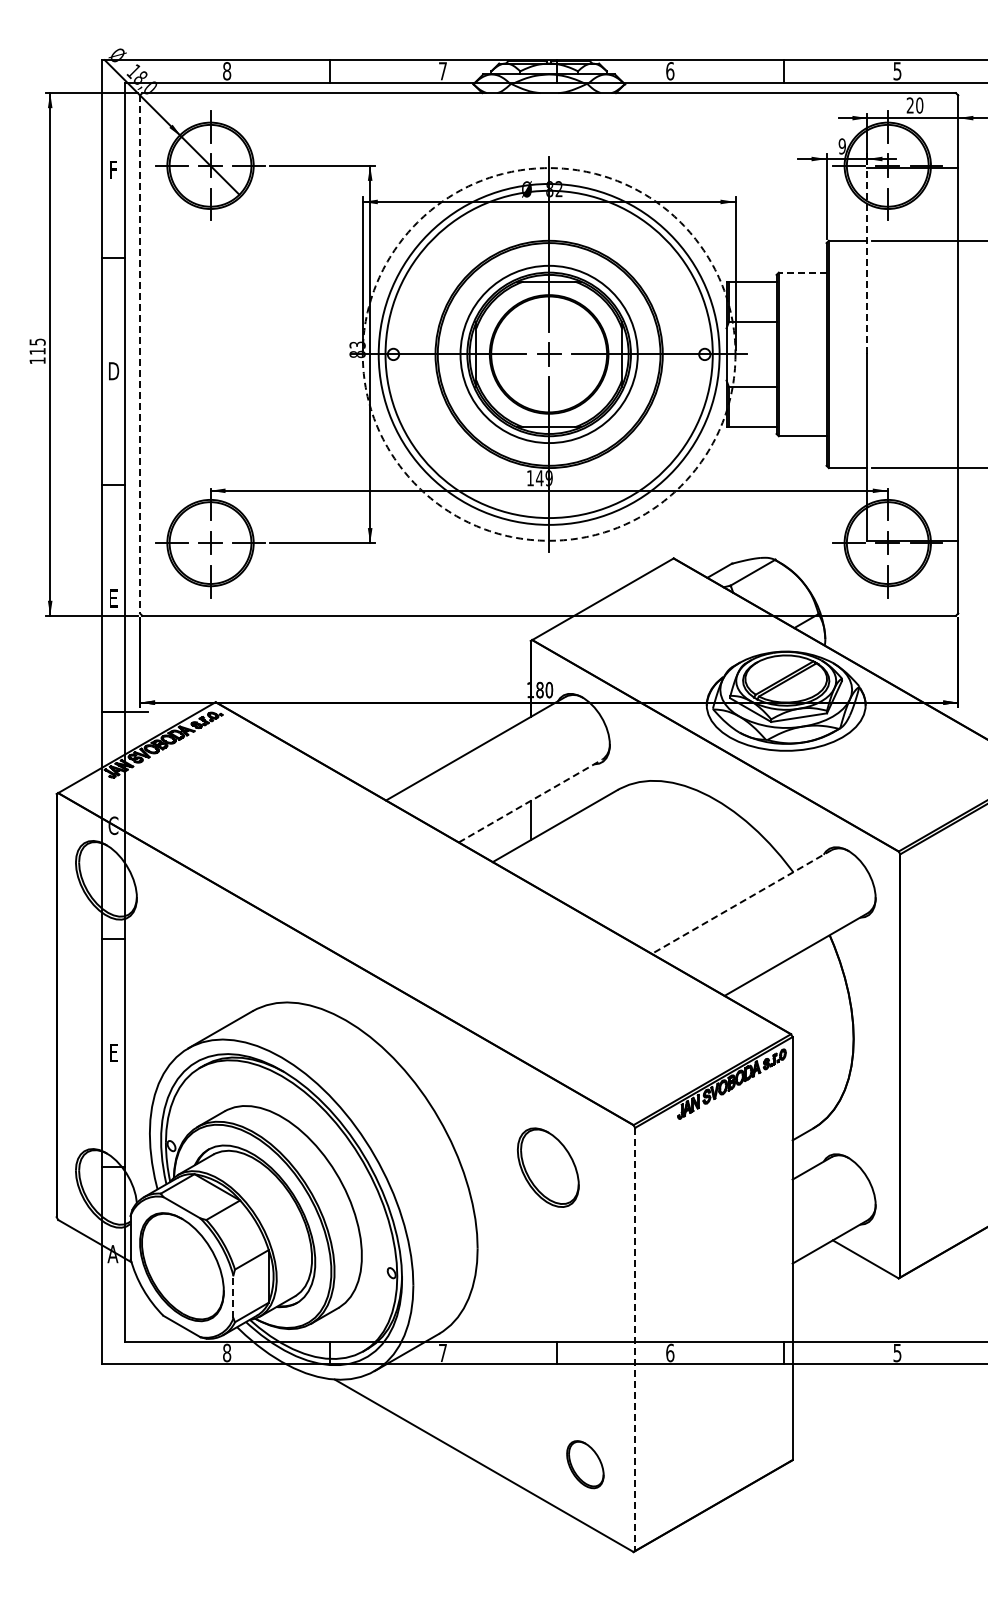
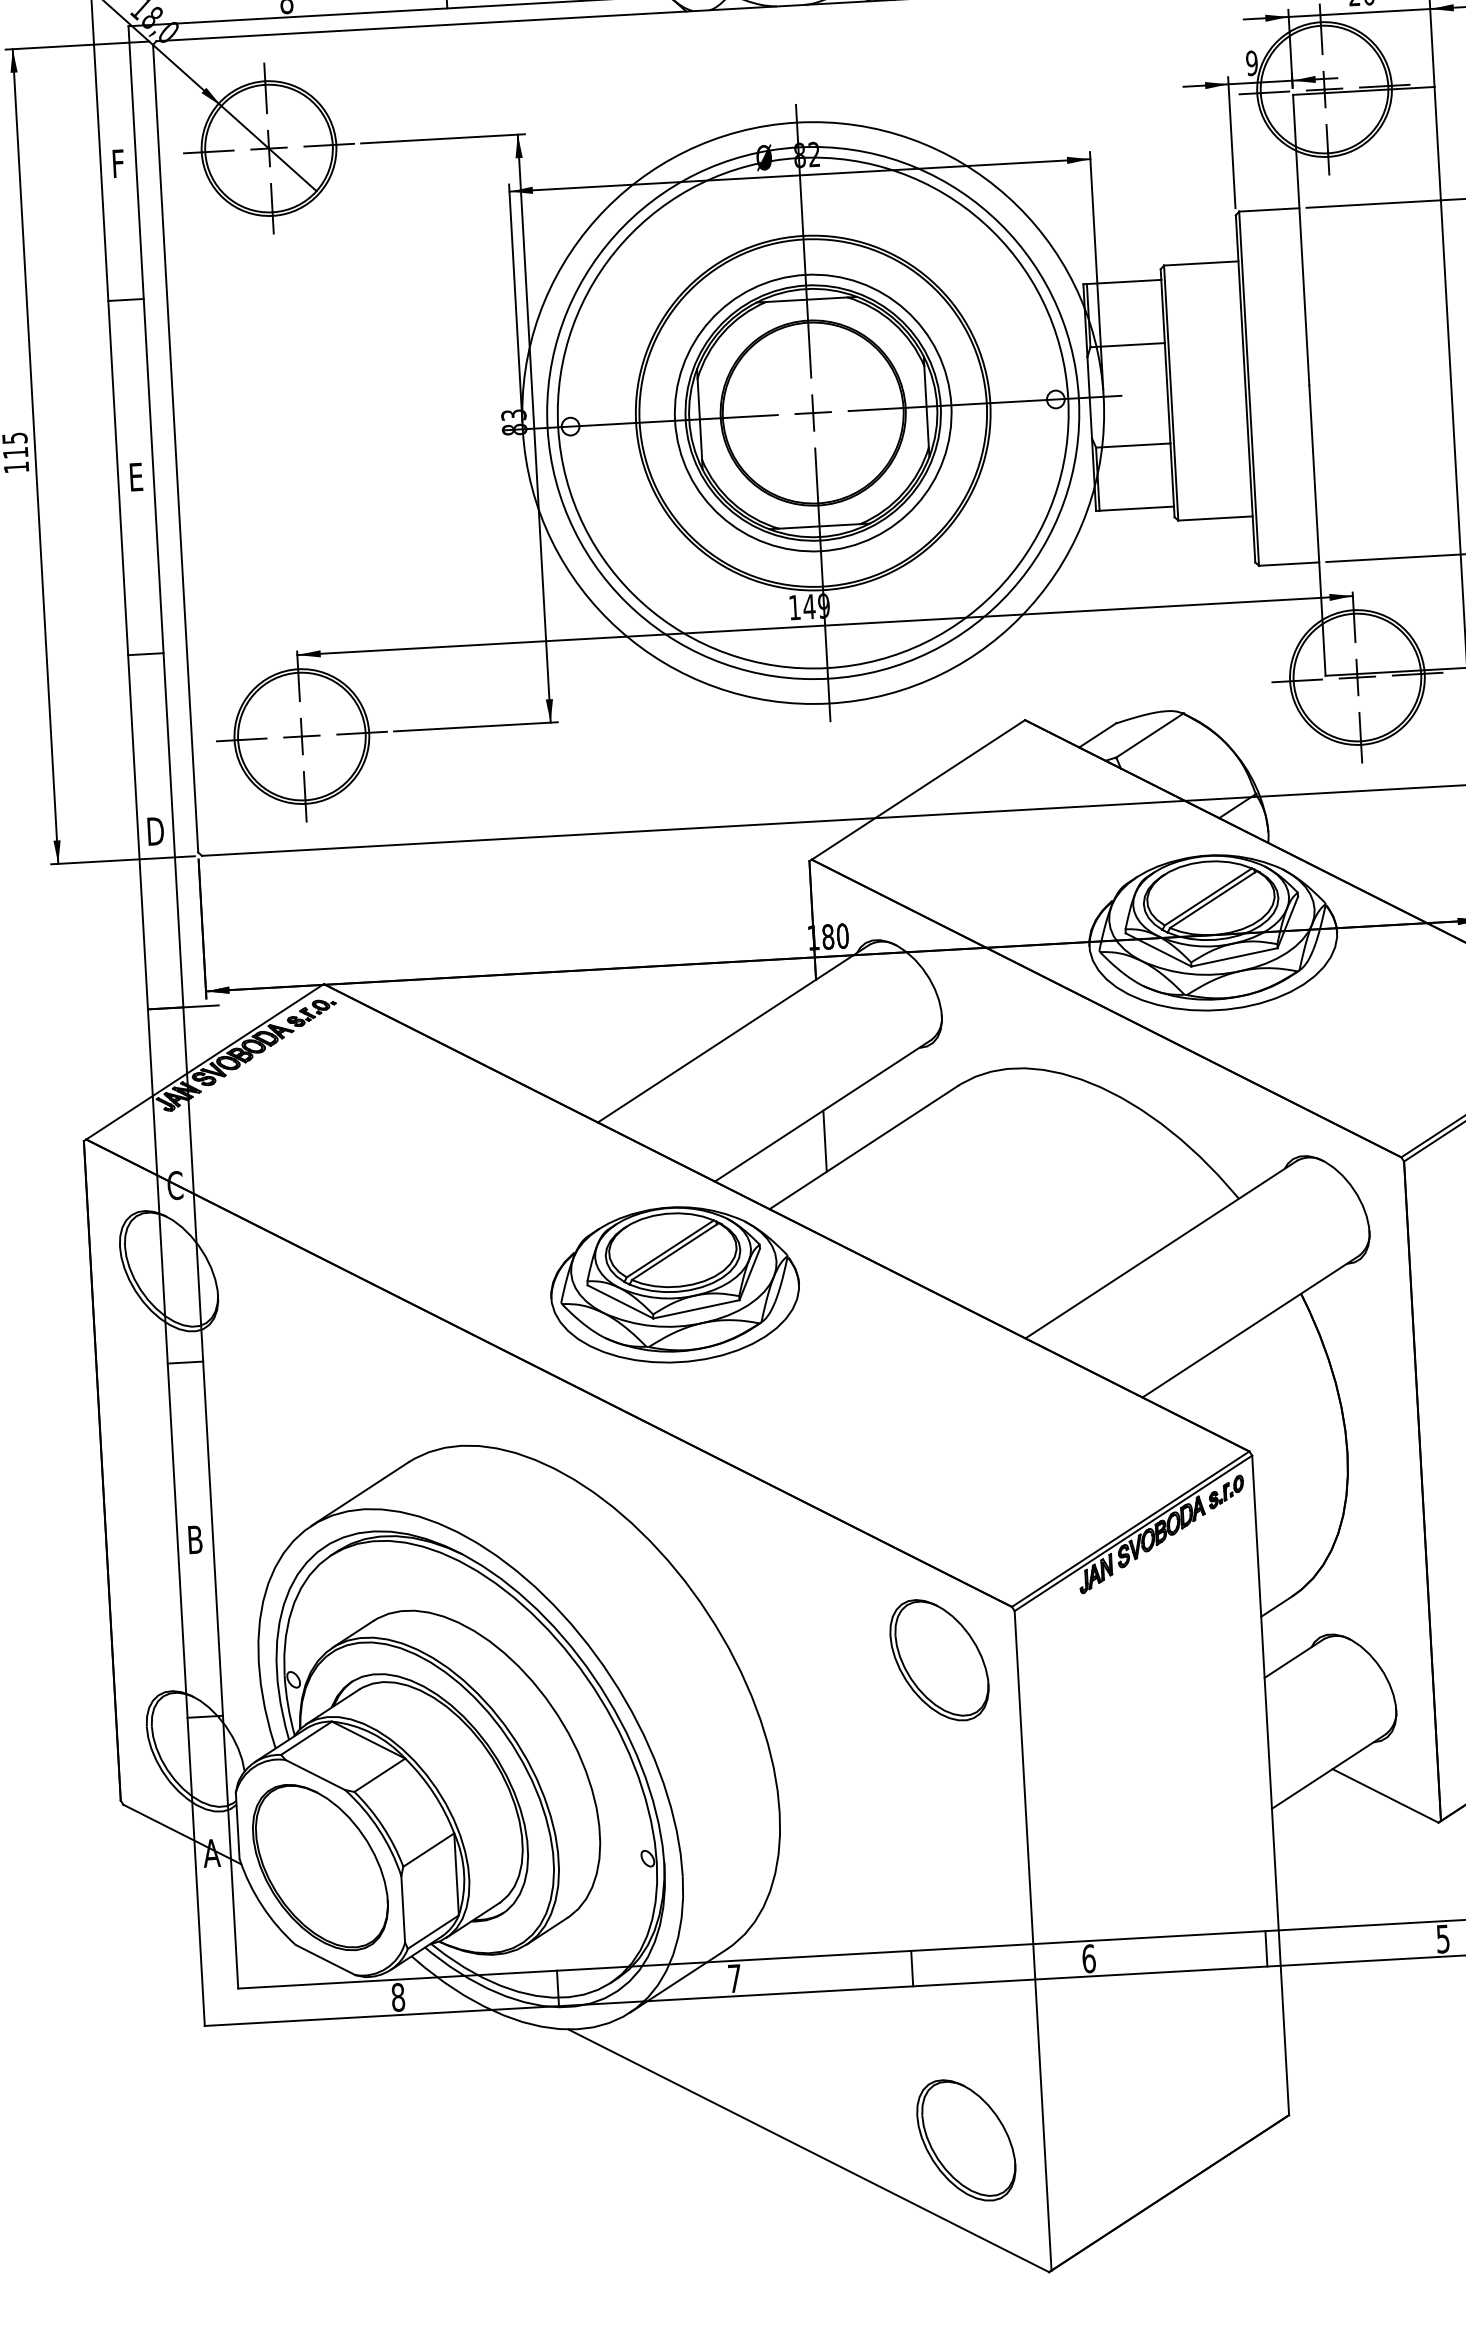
line: (867, 260) -> (1301, 238), dashed -> solid
line: (802, 272) -> (1200, 263), dashed -> solid
line: (140, 354) -> (176, 448), dashed -> solid
circle: (548, 354) -> (812, 413), dashed -> solid
text: (114, 371) -> (137, 477), D -> E
text: (113, 598) -> (155, 831), E -> D
line: (530, 801) -> (823, 1111), dashed -> solid
line: (741, 901) -> (1160, 1248), dashed -> solid
part: (429, 906) -> (674, 1283), added
text: (113, 1052) -> (195, 1538), E -> B
part: (548, 1167) -> (939, 1659), moved
line: (233, 1296) -> (403, 1908), dashed -> solid
line: (635, 1339) -> (1033, 1940), dashed -> solid
part: (585, 1464) -> (966, 2139), size x1.67

